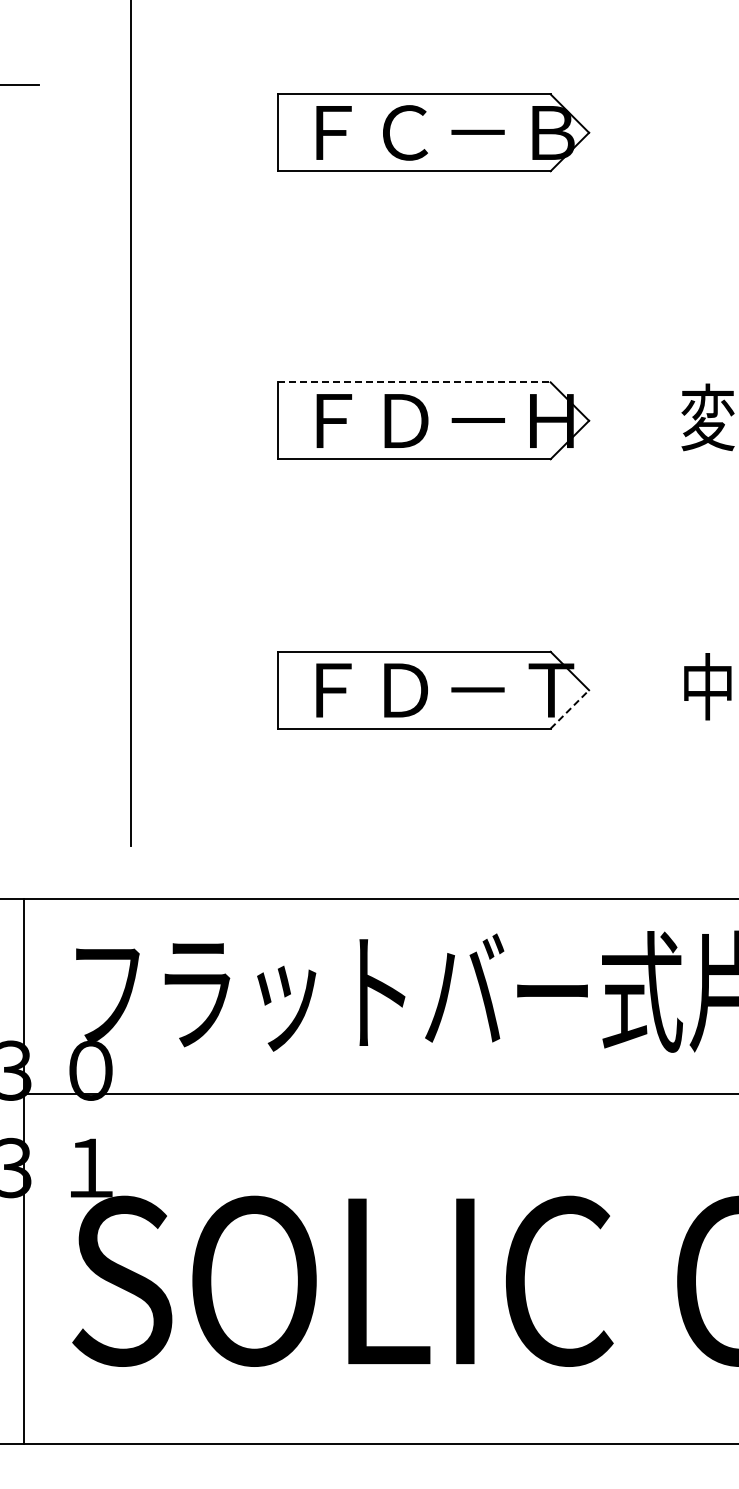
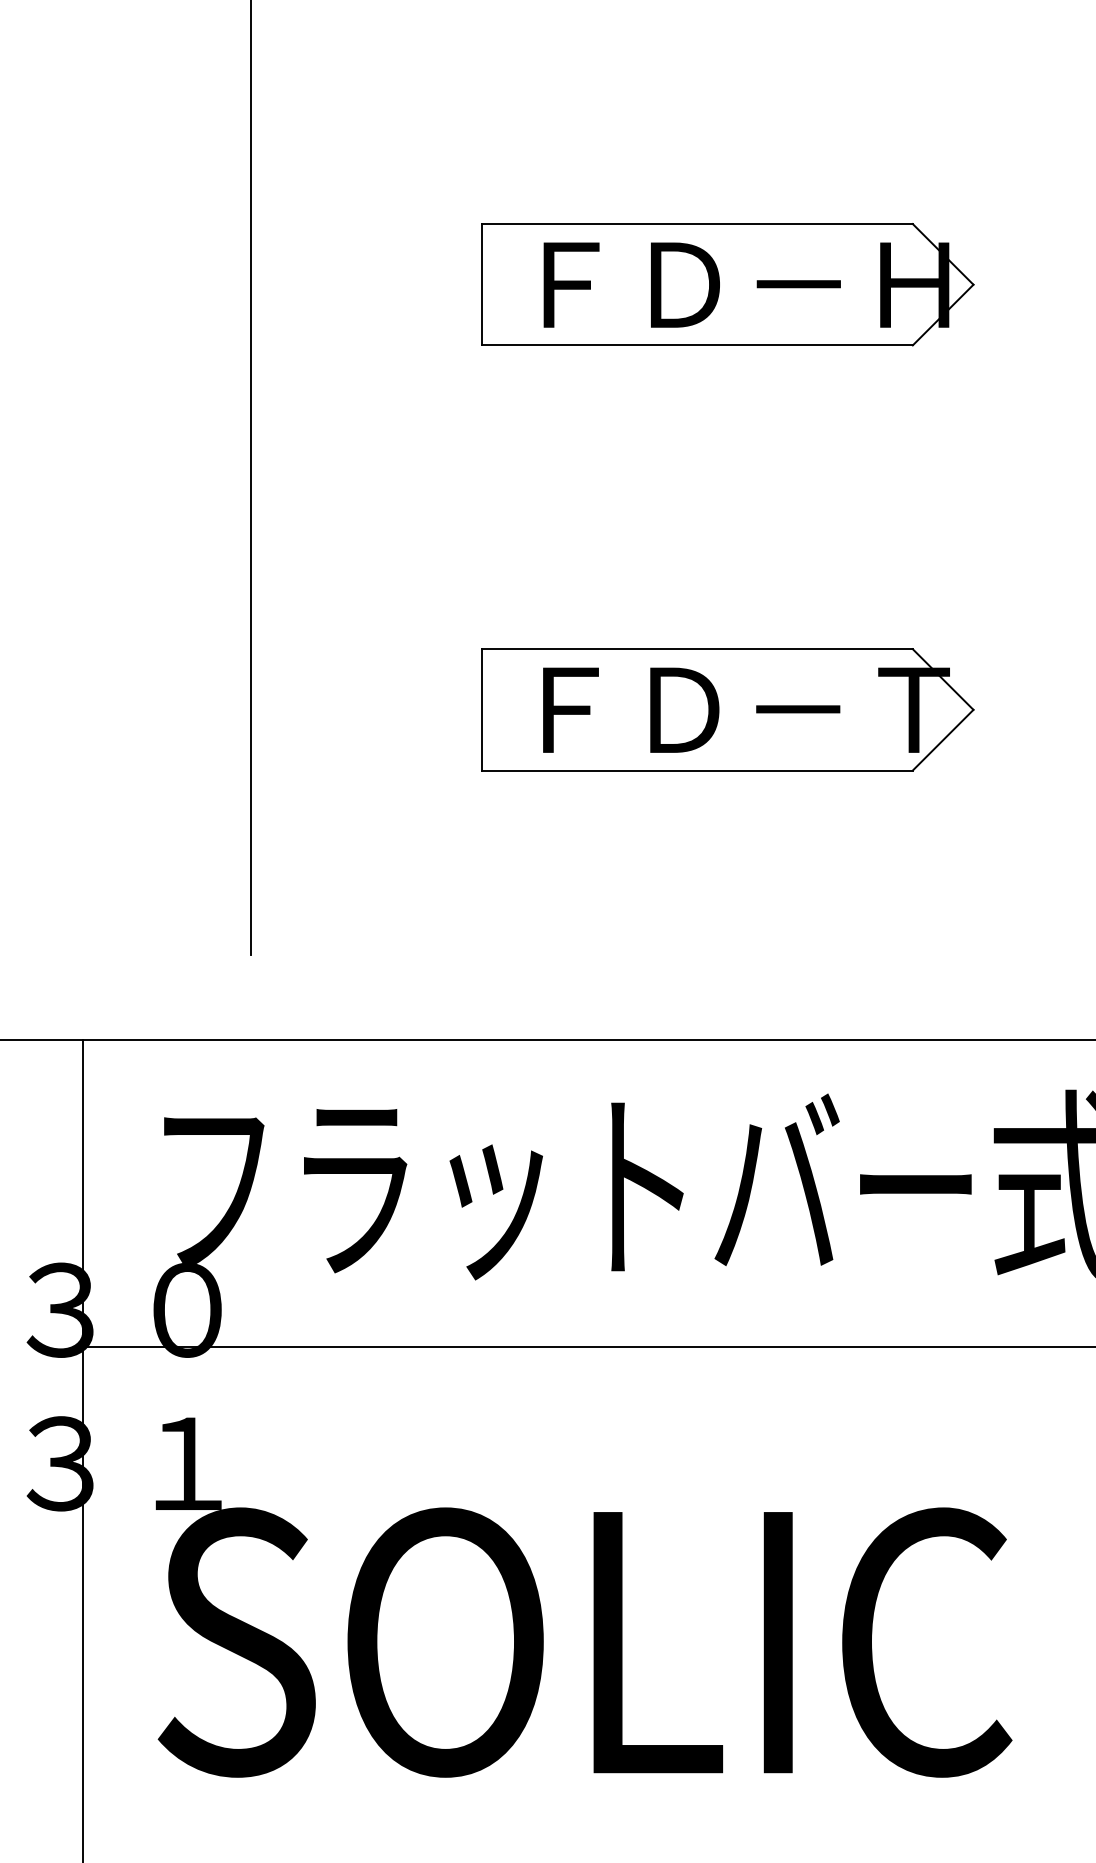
line: (414, 382) -> (698, 224), dashed -> solid
line: (570, 709) -> (944, 740), dashed -> solid

